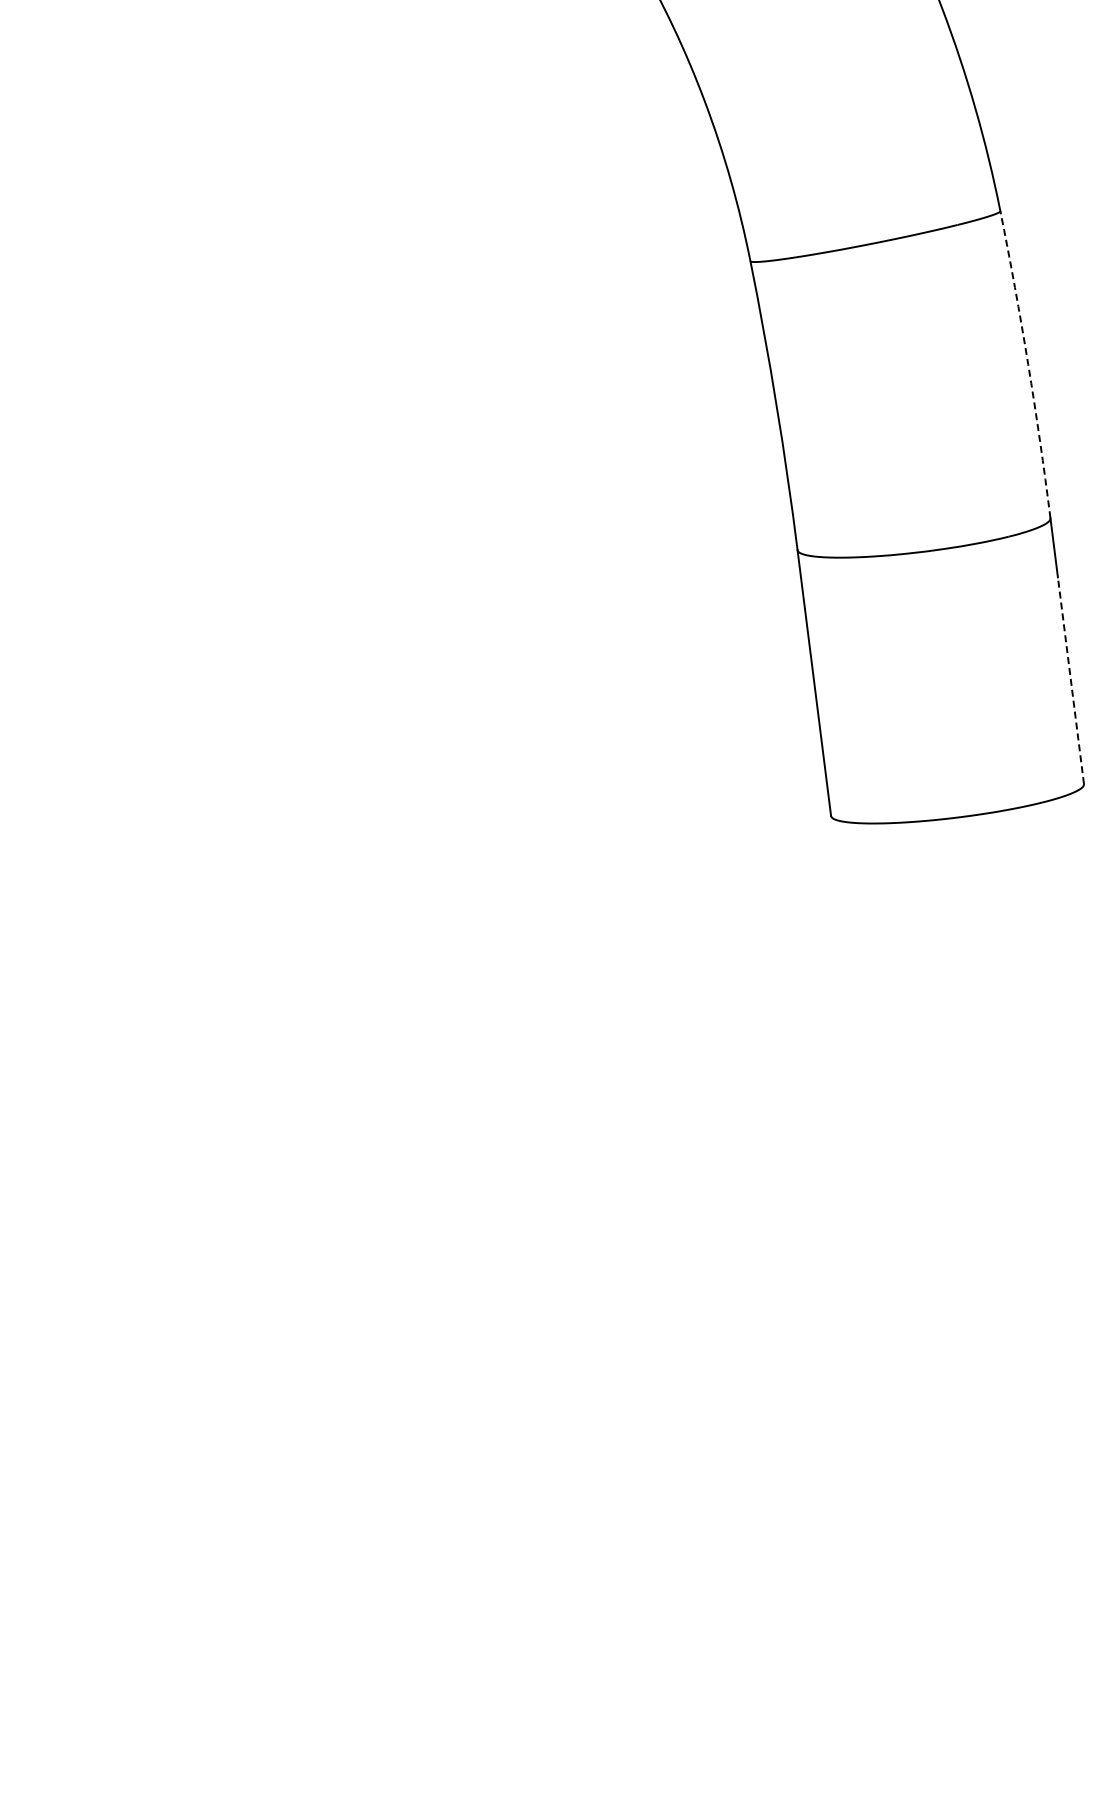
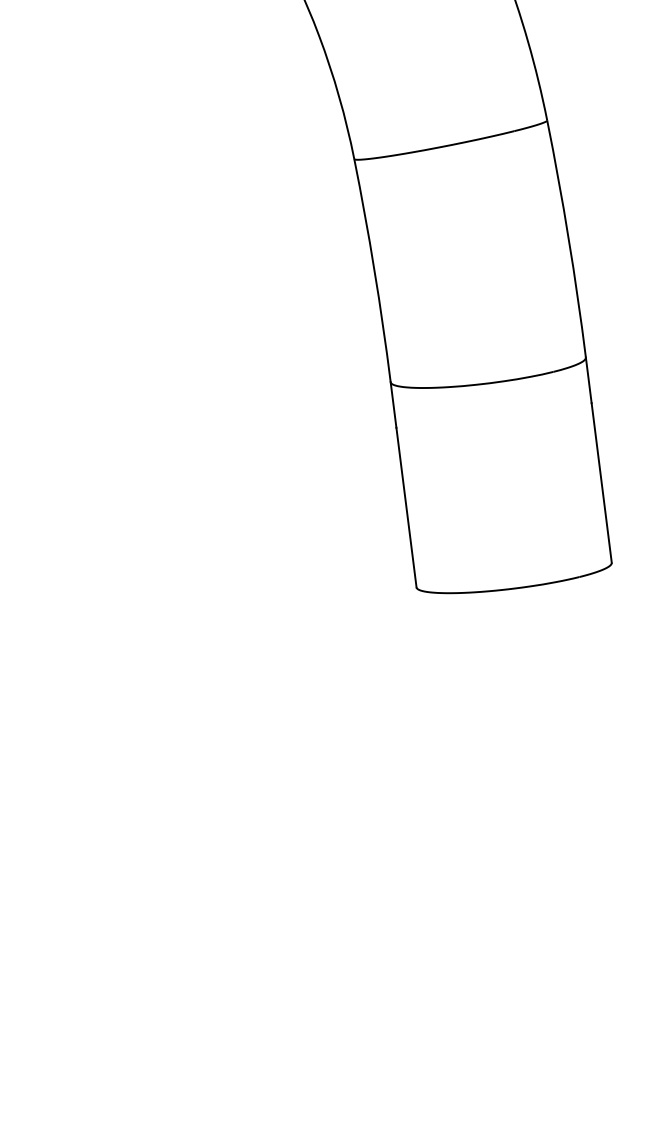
arc: (1028, 364) -> (568, 238), dashed -> solid
line: (1070, 680) -> (601, 482), dashed -> solid

